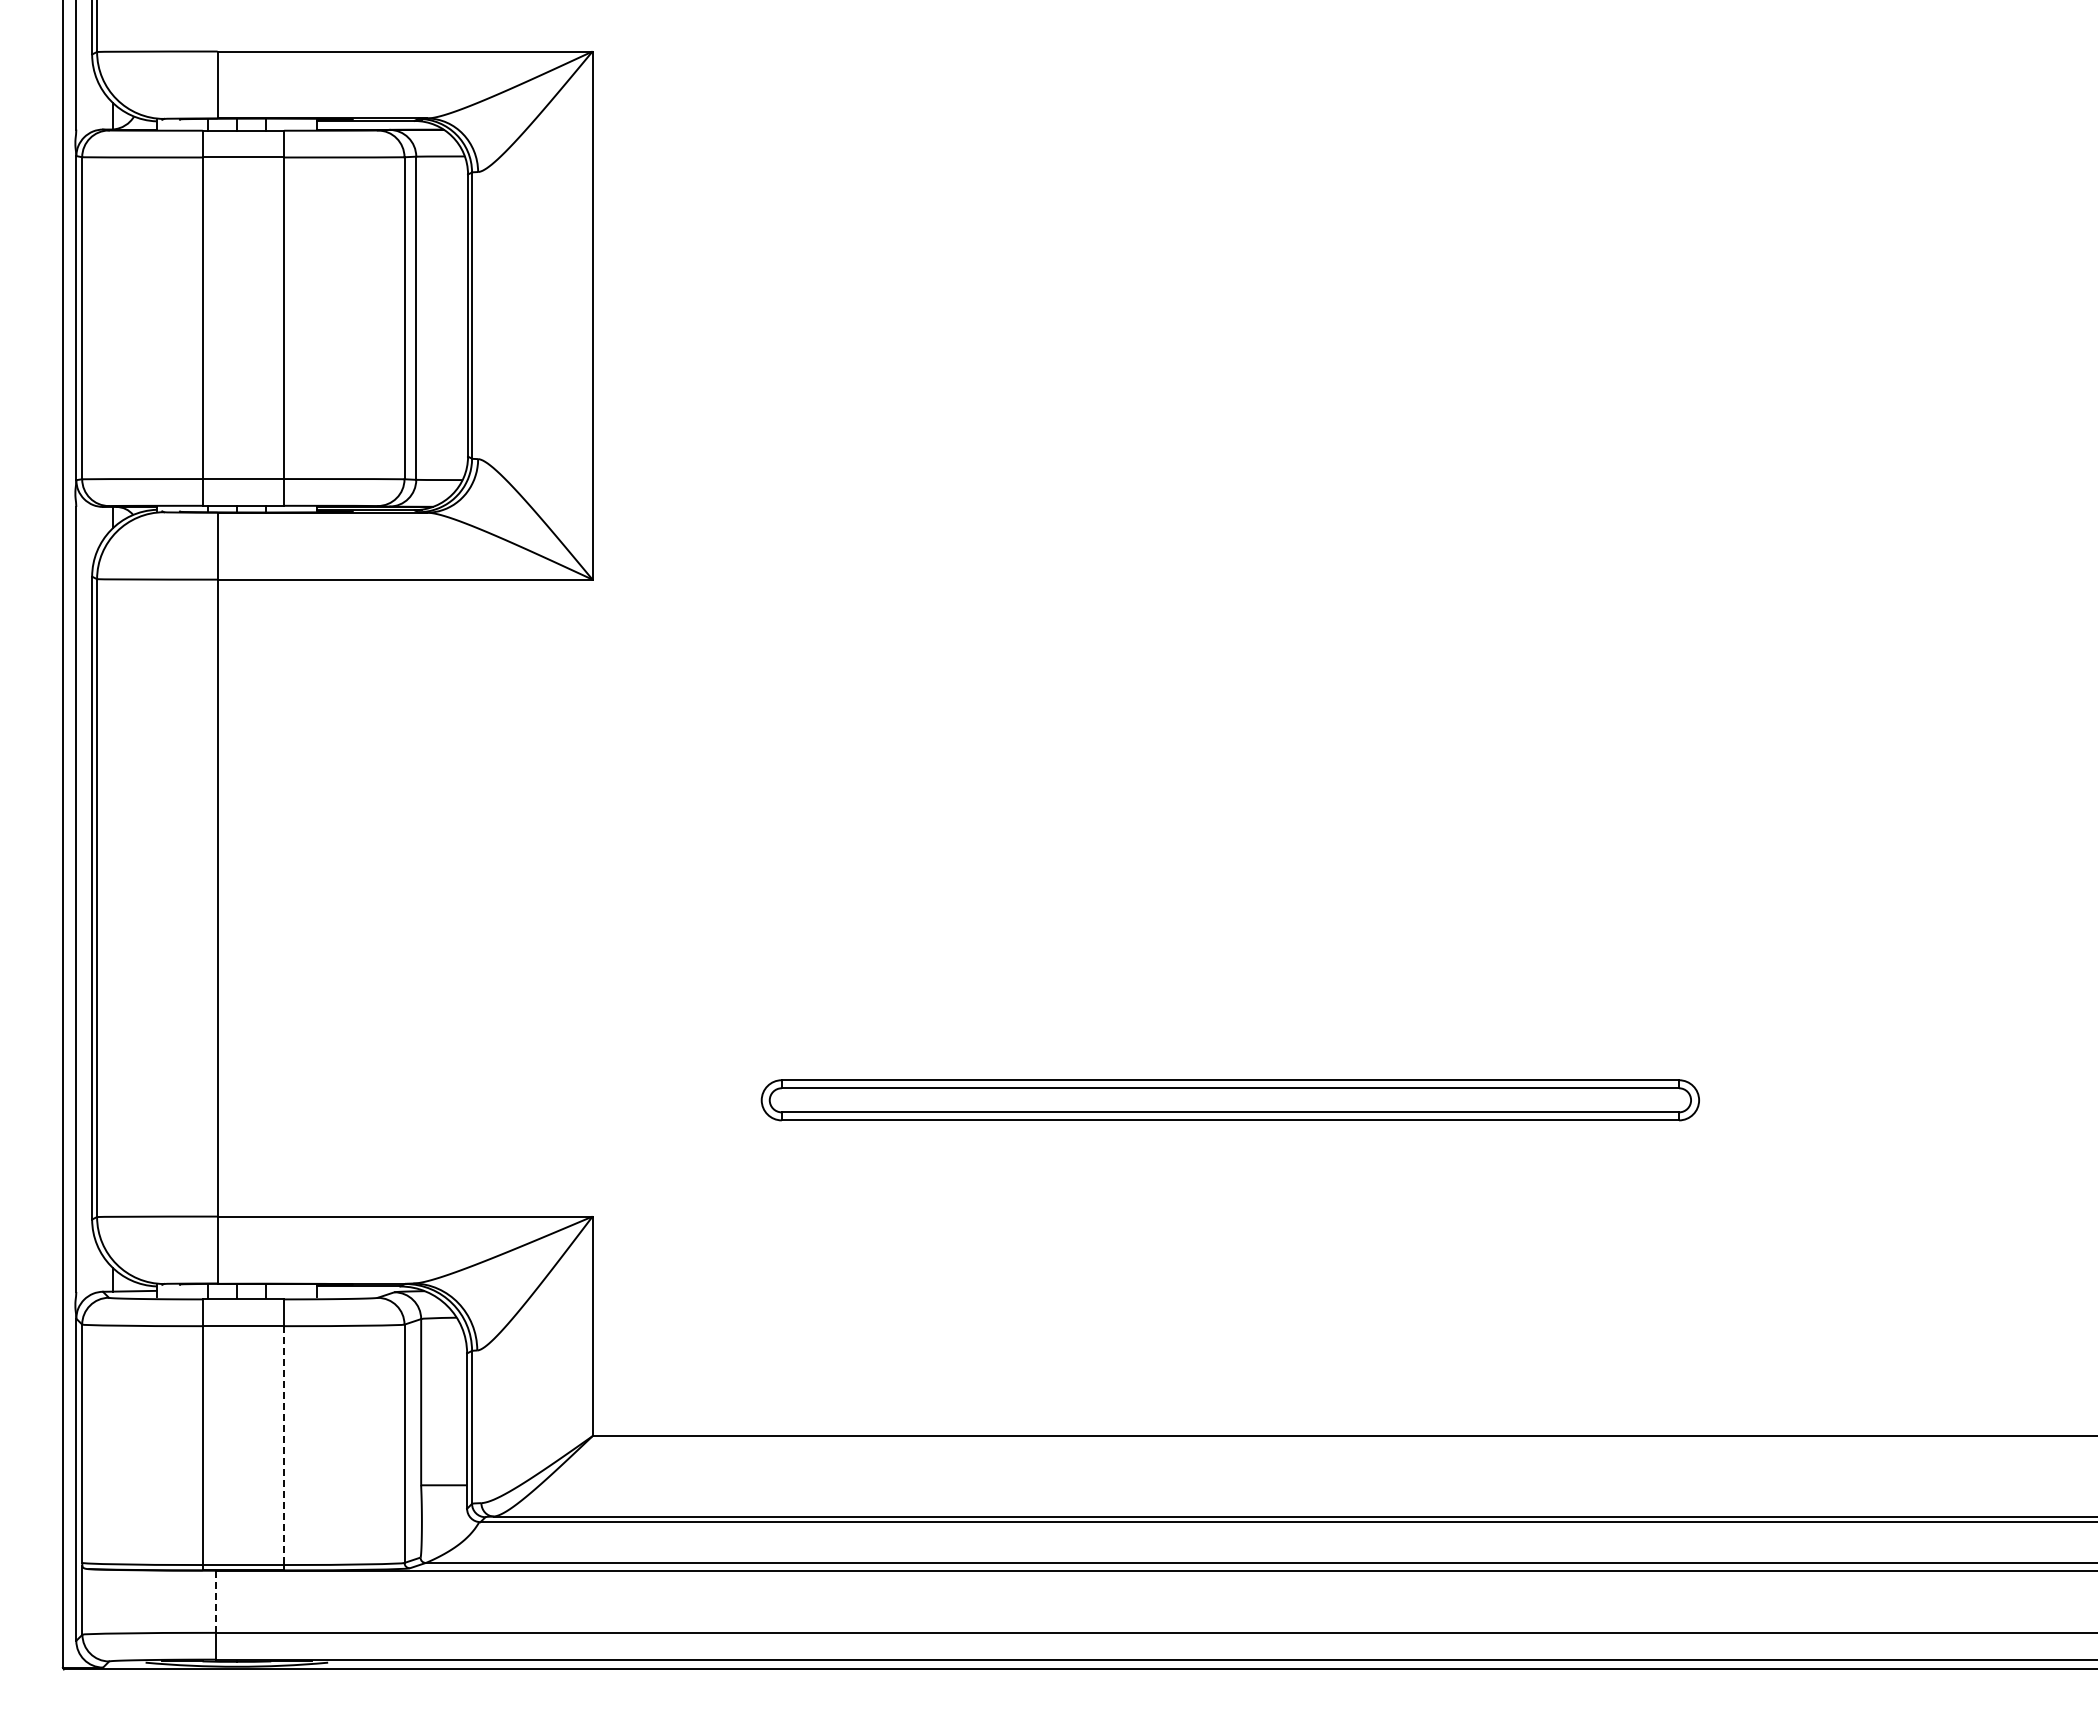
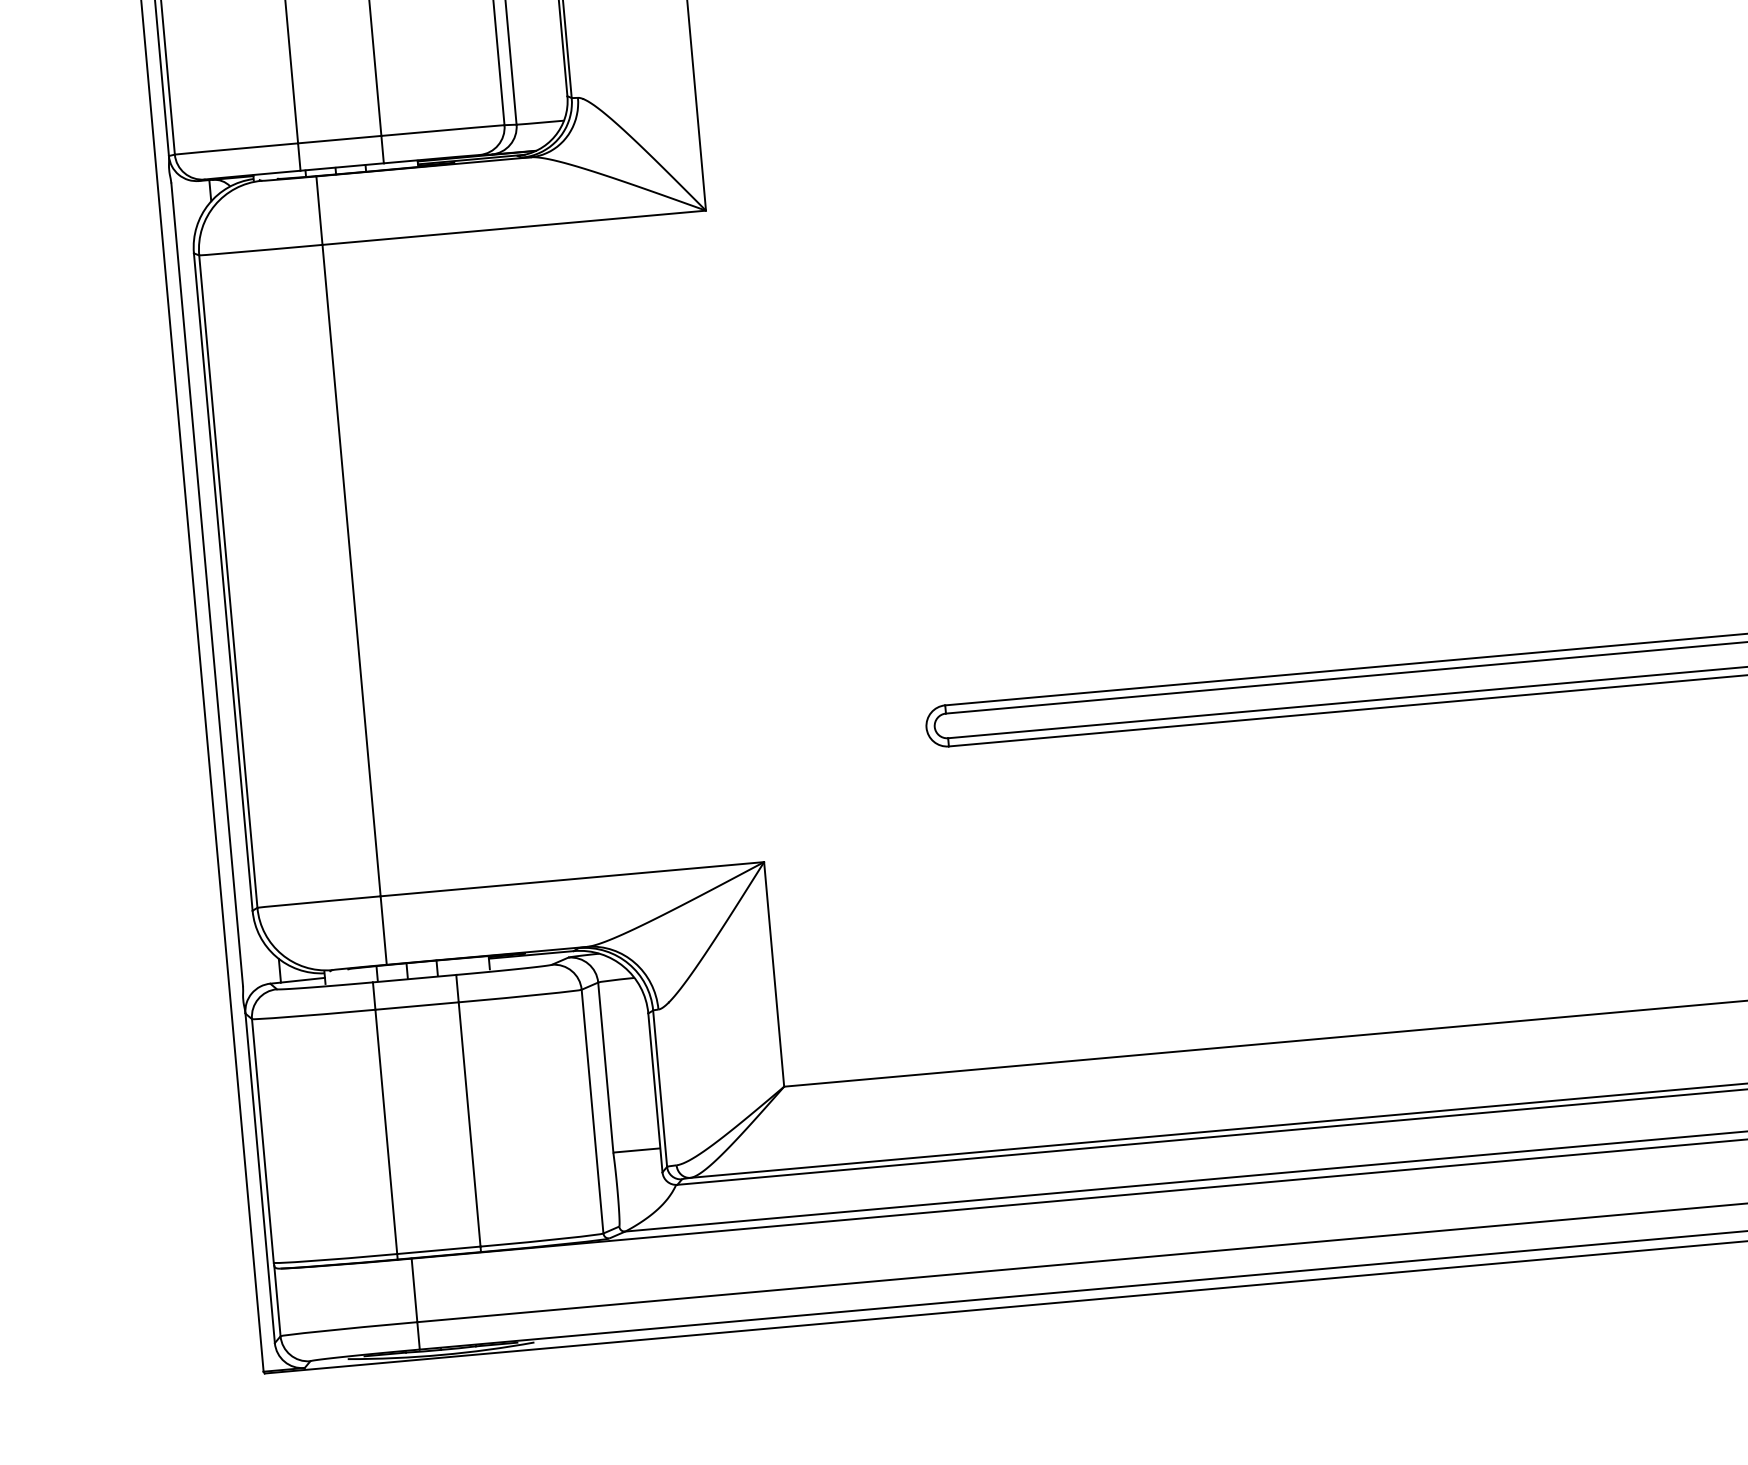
line: (284, 1446) -> (470, 1125), dashed -> solid
line: (216, 1602) -> (414, 1291), dashed -> solid

